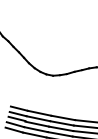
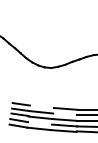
line: (39, 112) -> (41, 106), removed
line: (62, 123) -> (65, 114), removed
line: (36, 129) -> (40, 123), removed

